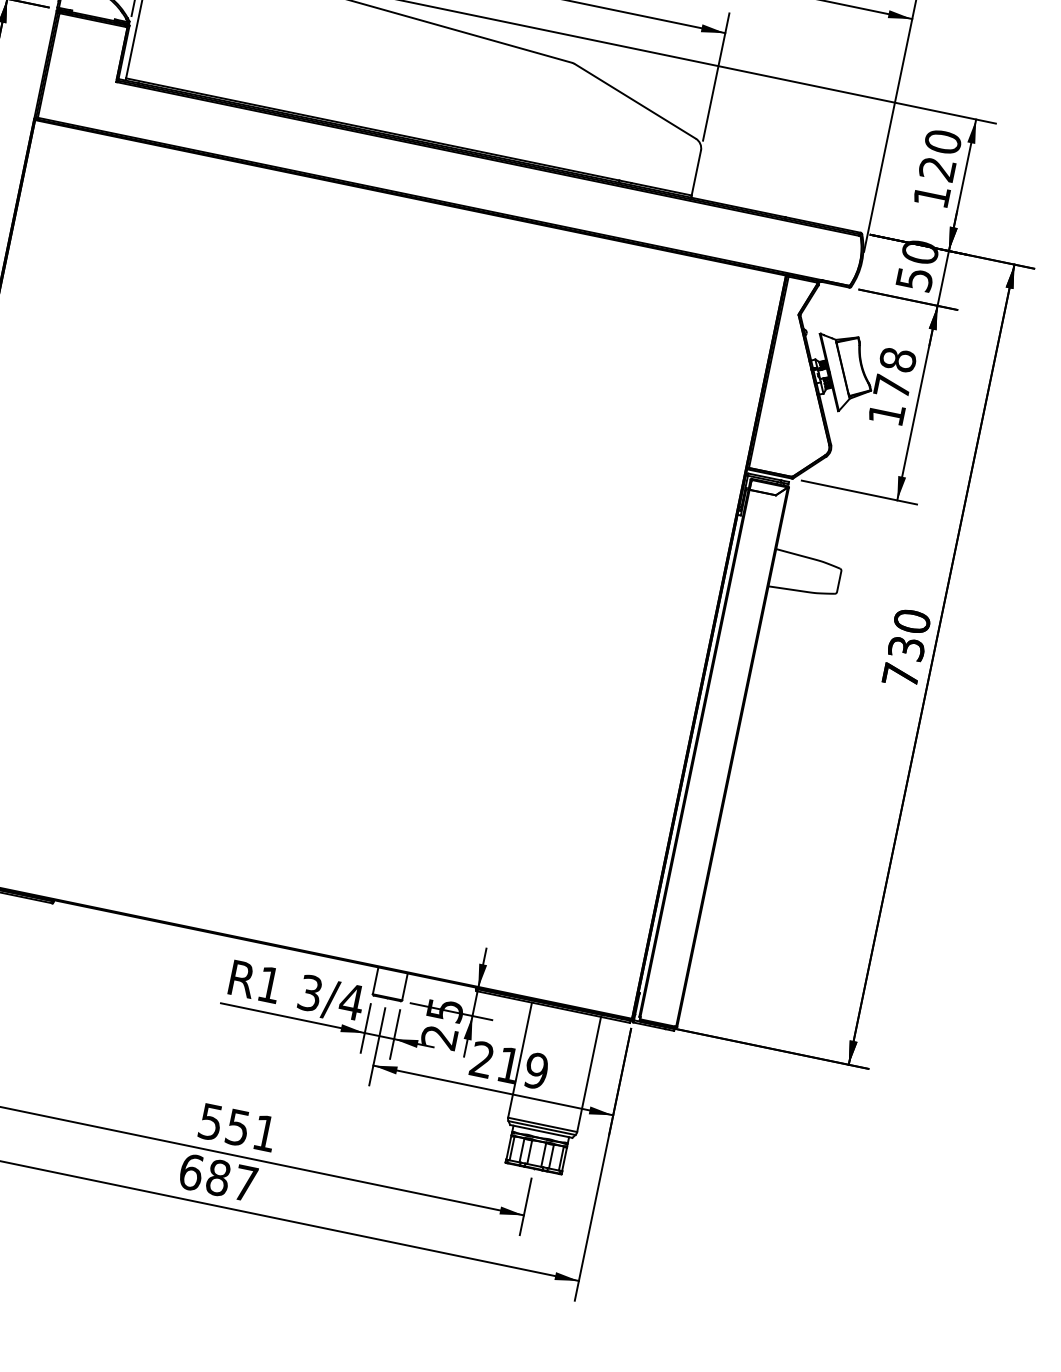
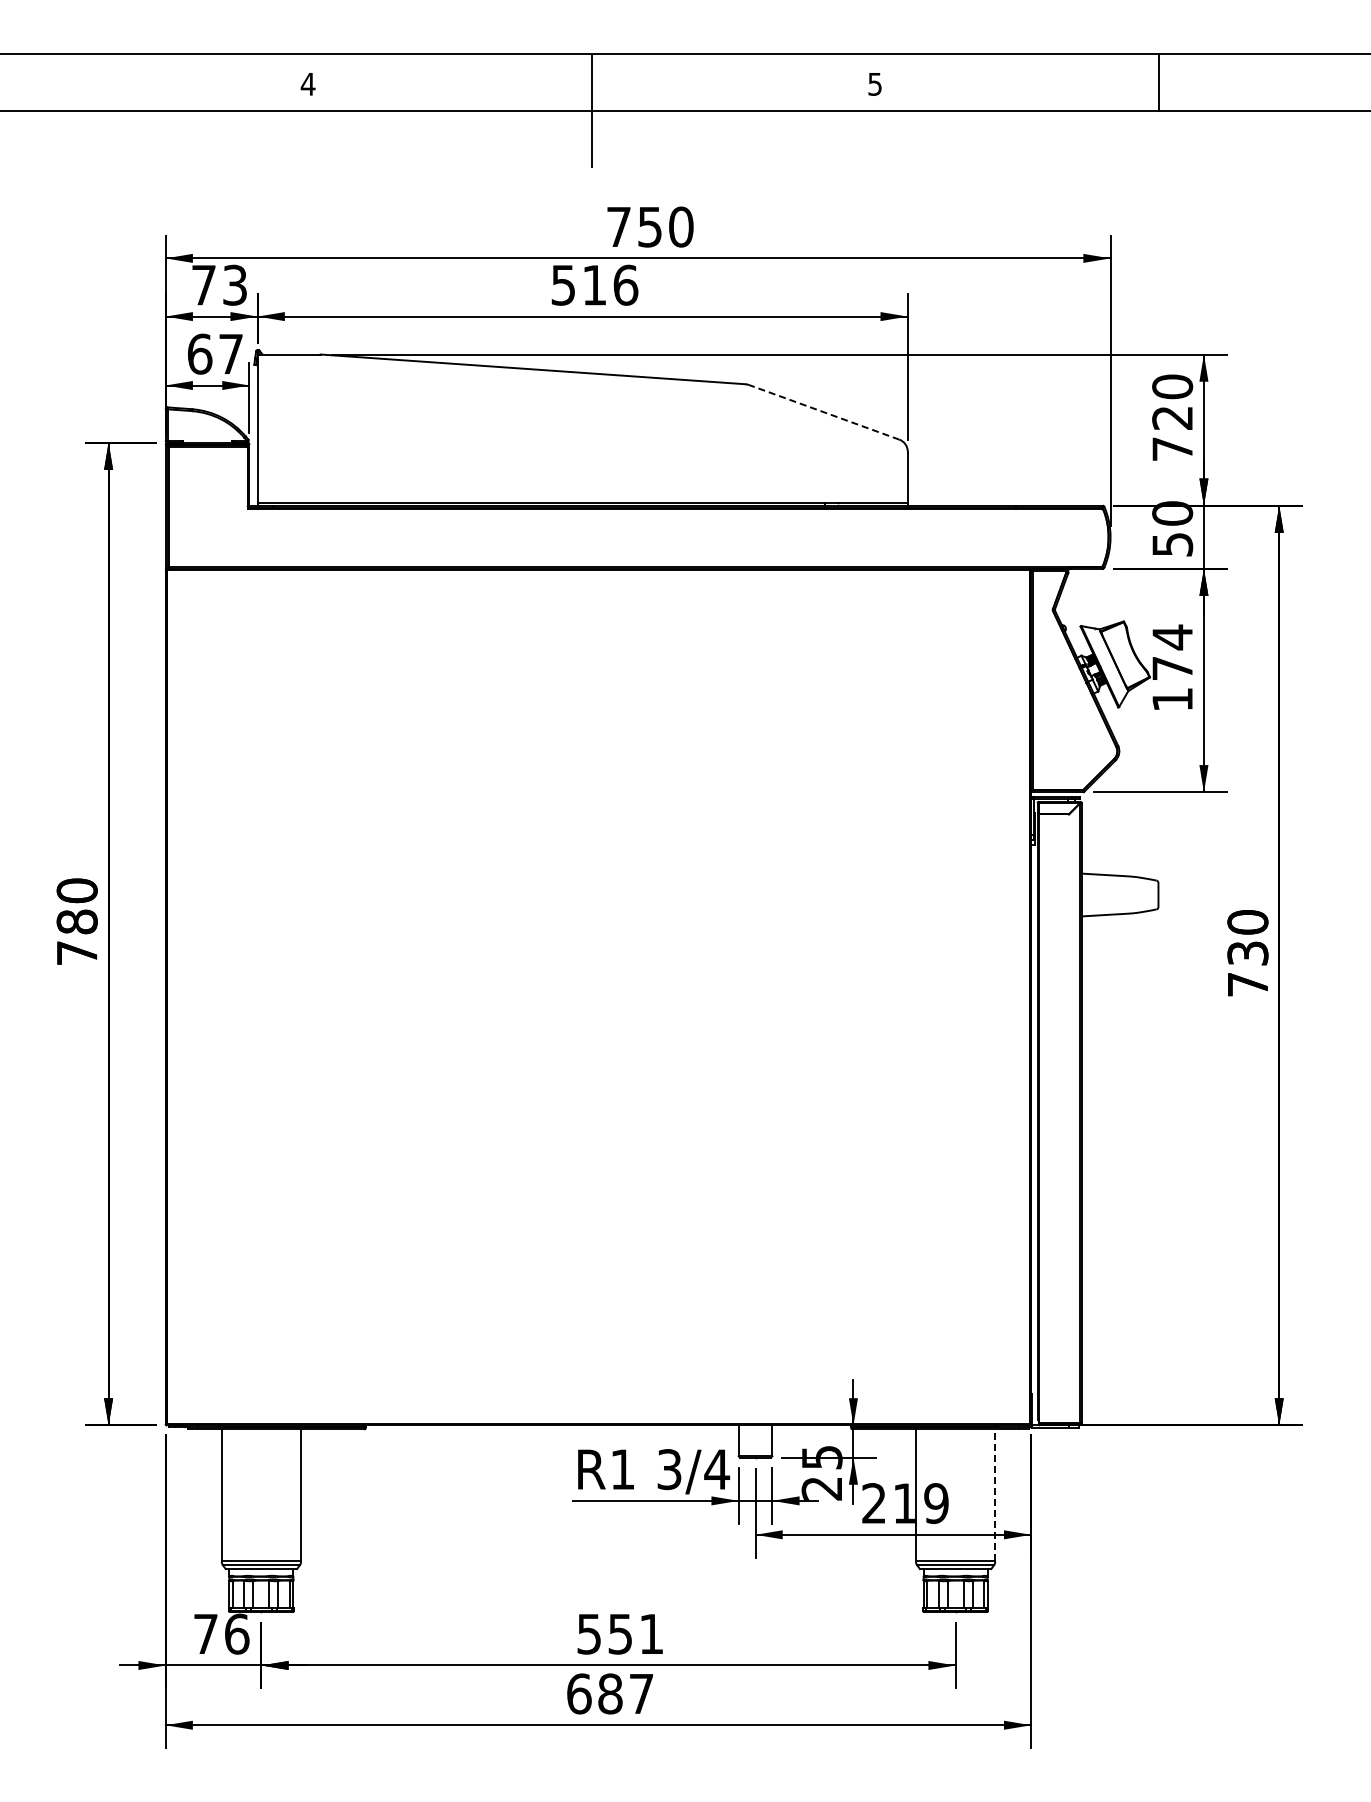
line: (634, 101) -> (823, 412), solid -> dashed
text: (931, 195) -> (1172, 448), 120 -> 720
text: (897, 360) -> (1172, 637), 178 -> 174
line: (589, 1073) -> (995, 1494), solid -> dashed

